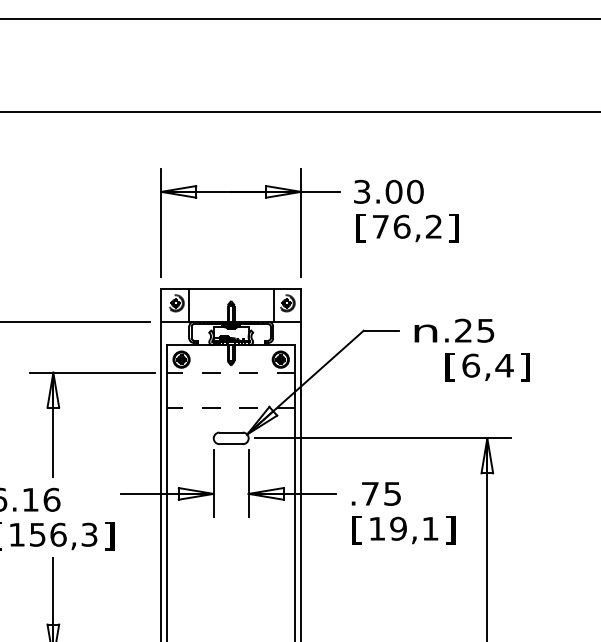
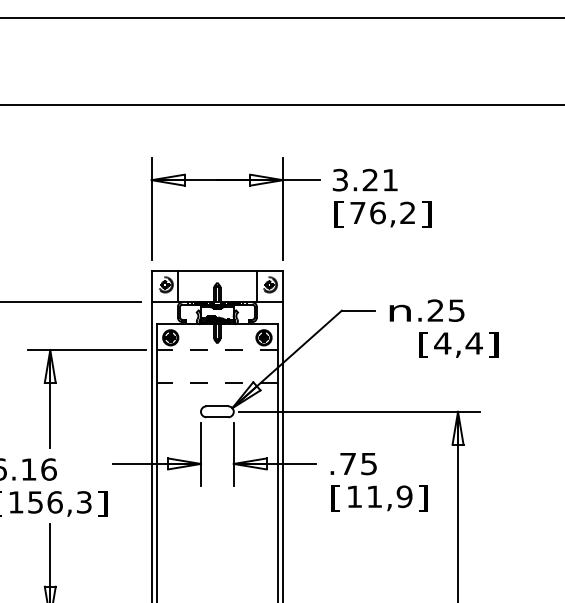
text: (404, 191) -> (380, 179), 3.00 -> 3.21
text: (470, 365) -> (442, 343), 6,4 -> 4,4
text: (414, 528) -> (389, 496), 19,1 -> 11,9

